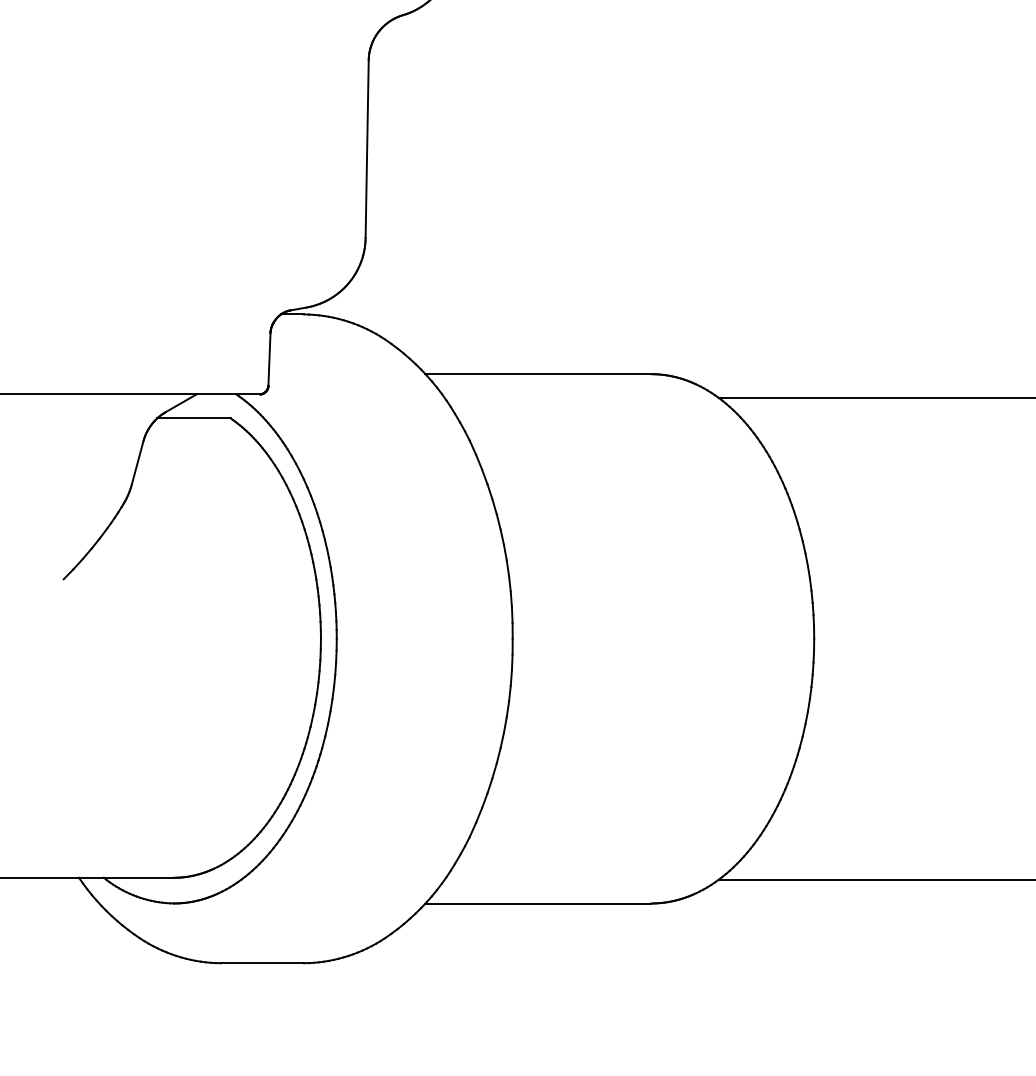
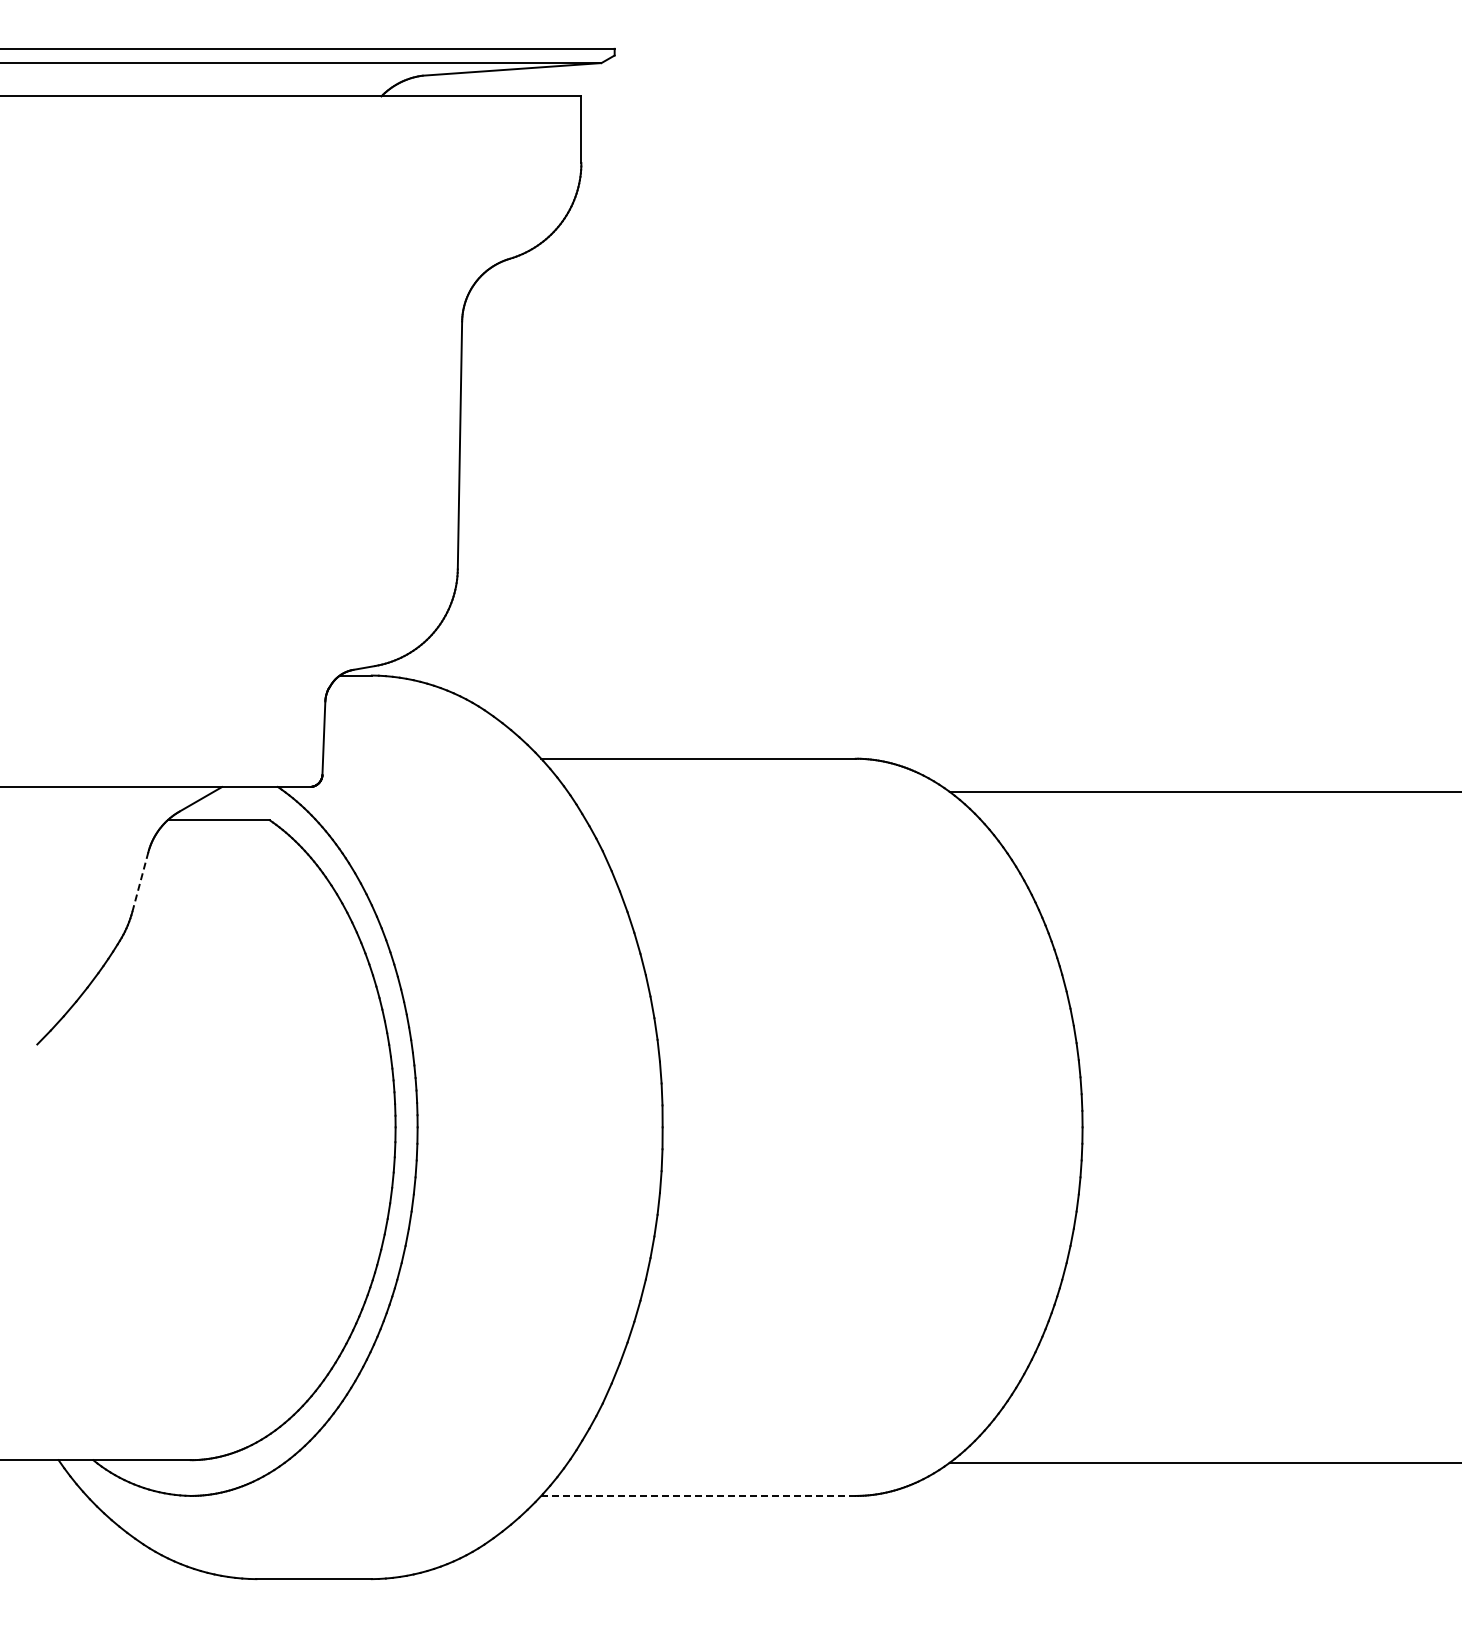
line: (137, 463) -> (140, 882), solid -> dashed
line: (538, 903) -> (698, 1495), solid -> dashed

